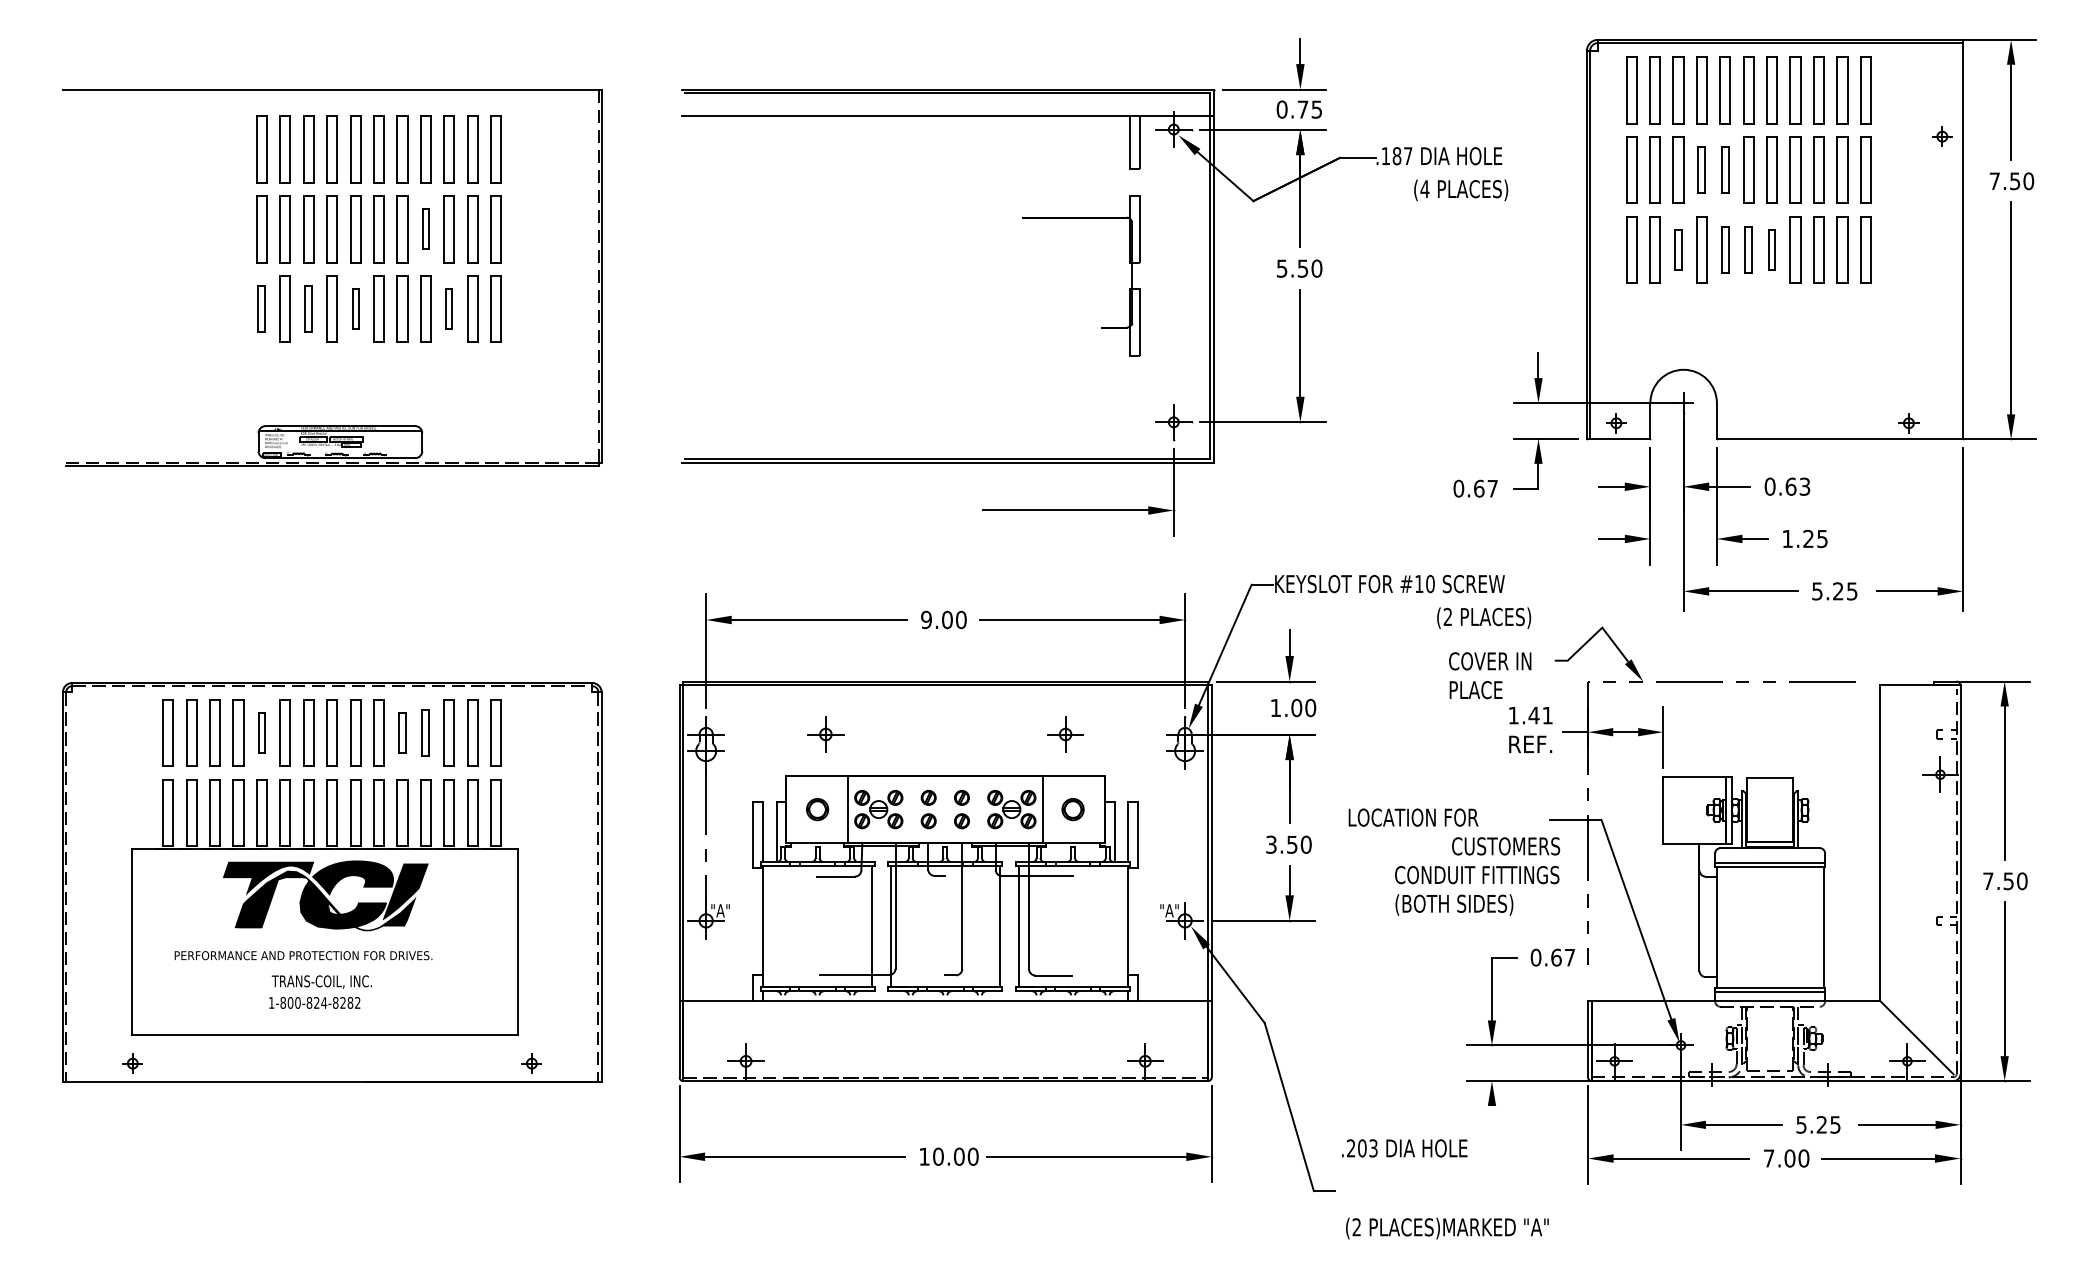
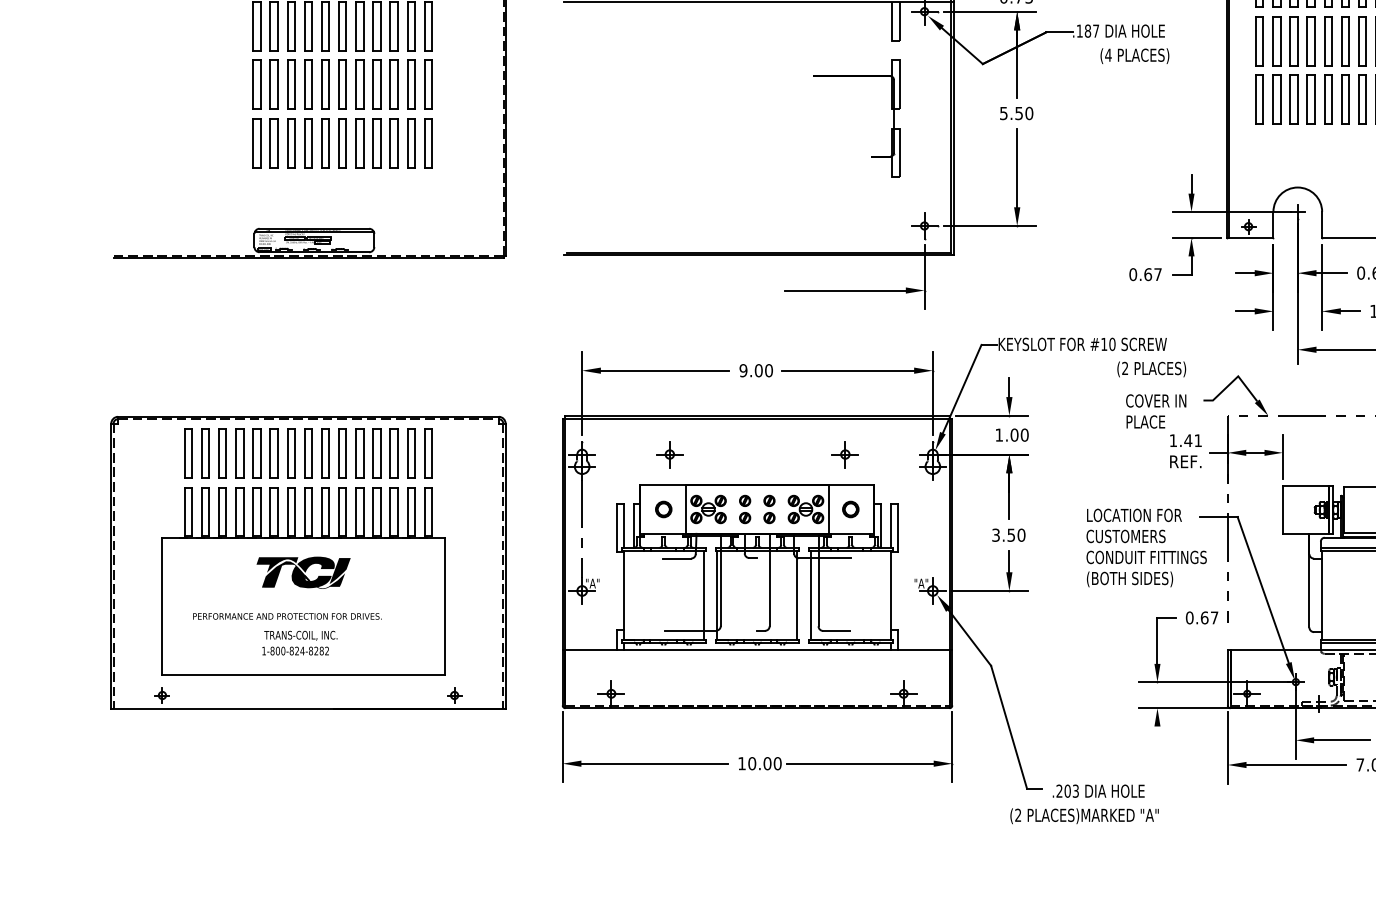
part: (1701, 169) -> (1310, 40), size x1.43
part: (1724, 169) -> (1327, 40), size x1.43
part: (425, 229) -> (376, 84), size x1.67
part: (1678, 249) -> (1294, 99), size x1.67
part: (1724, 249) -> (1327, 99), size x1.43
part: (1748, 249) -> (1345, 99), size x1.43
part: (1771, 249) -> (1362, 99), size x1.67
part: (261, 308) -> (256, 142), size x1.43
part: (308, 308) -> (291, 142), size x1.43
part: (355, 308) -> (325, 142), size x1.67
part: (448, 308) -> (393, 142), size x1.67
part: (261, 732) -> (256, 453), size x1.67
part: (402, 732) -> (359, 453), size x1.67
part: (425, 732) -> (376, 453), size x1.43
text: (1413, 817) -> (1134, 515), moved
text: (1506, 846) -> (1126, 536), moved
part: (325, 896) -> (303, 573), size x0.62
text: (1404, 1148) -> (1098, 791), moved
text: (1447, 1228) -> (1084, 816), moved

